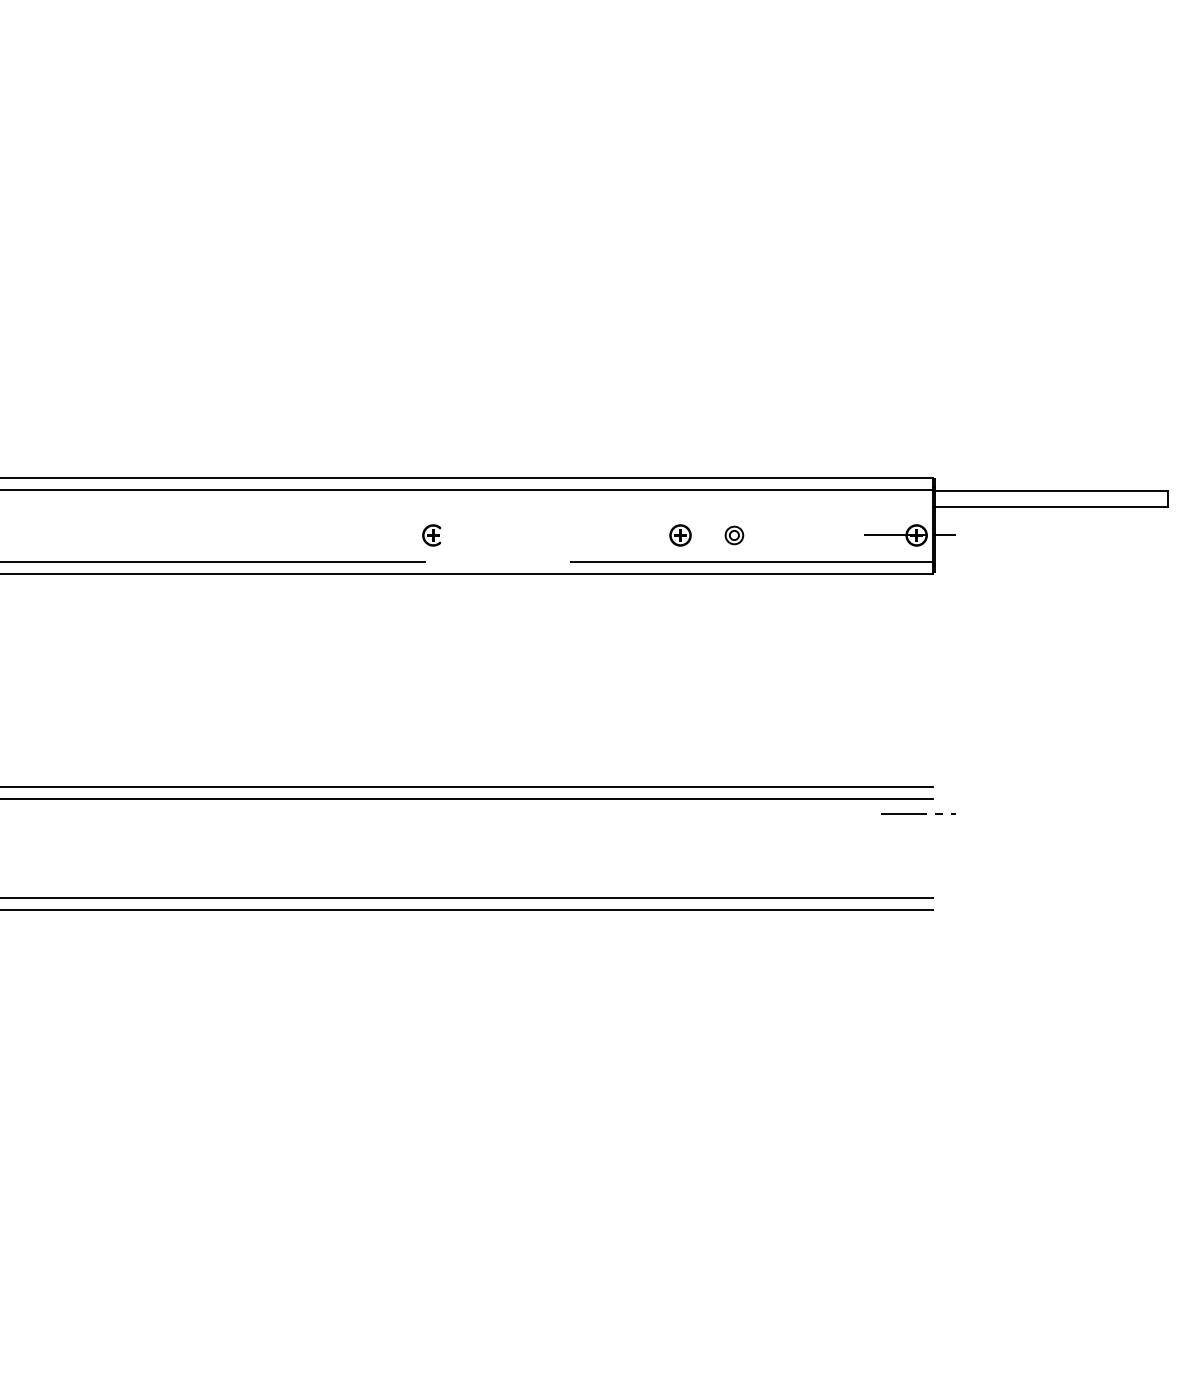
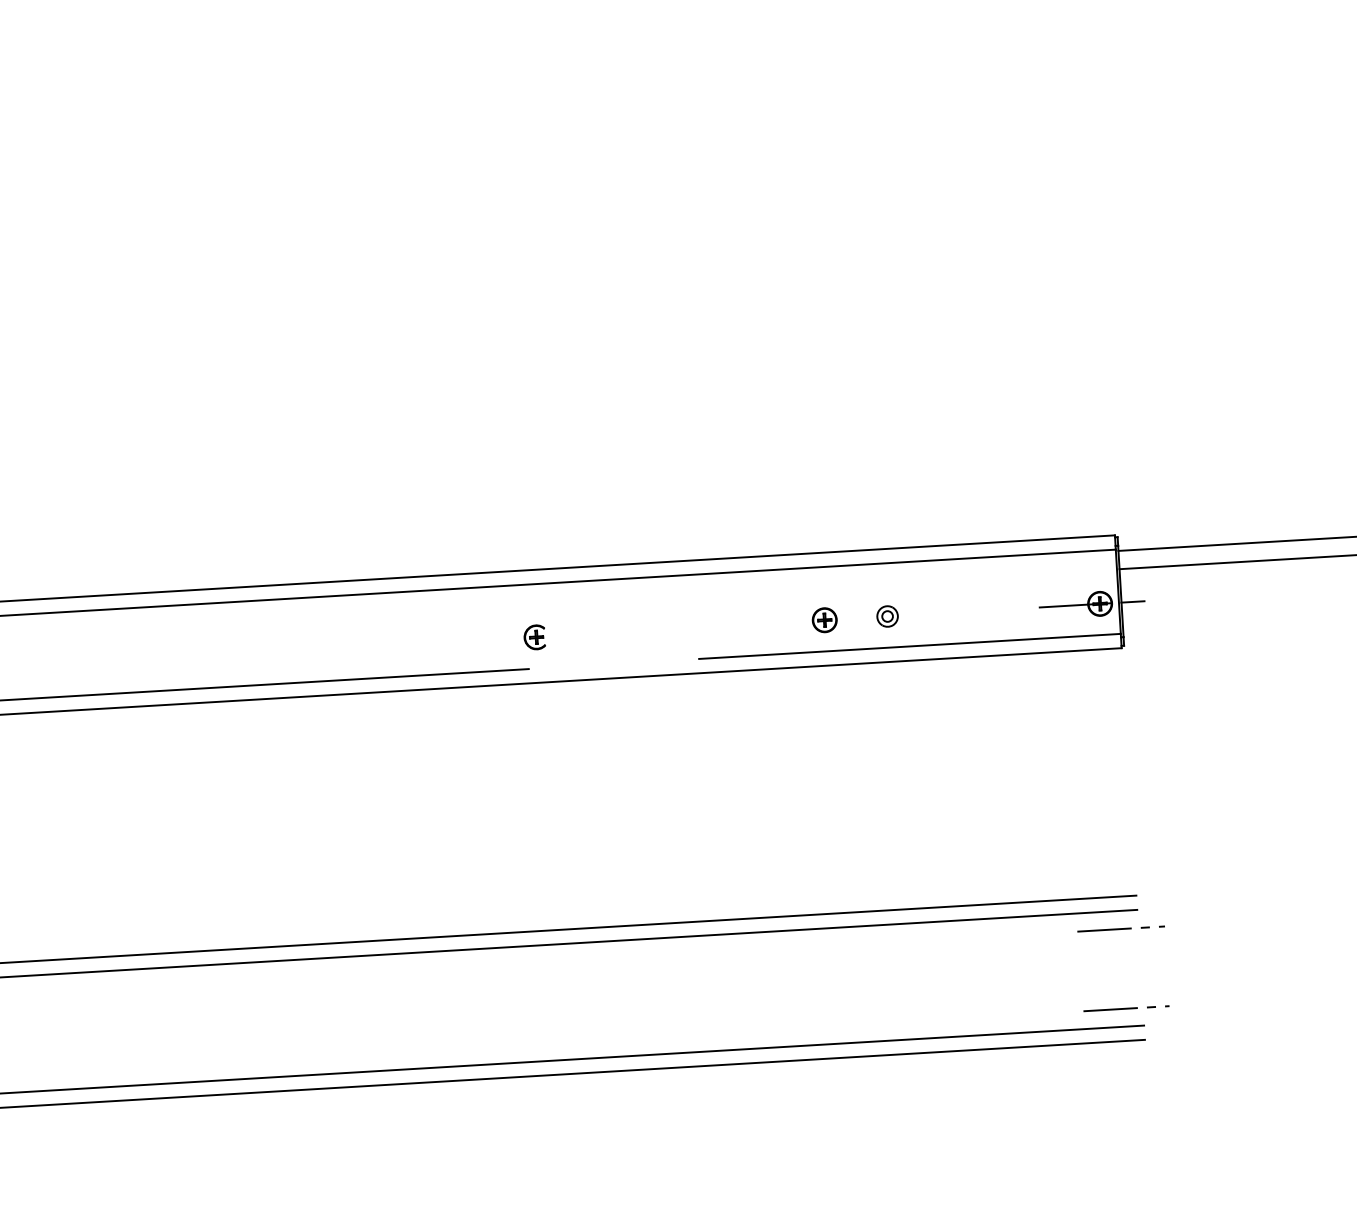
line: (918, 882) -> (1126, 1008), added

